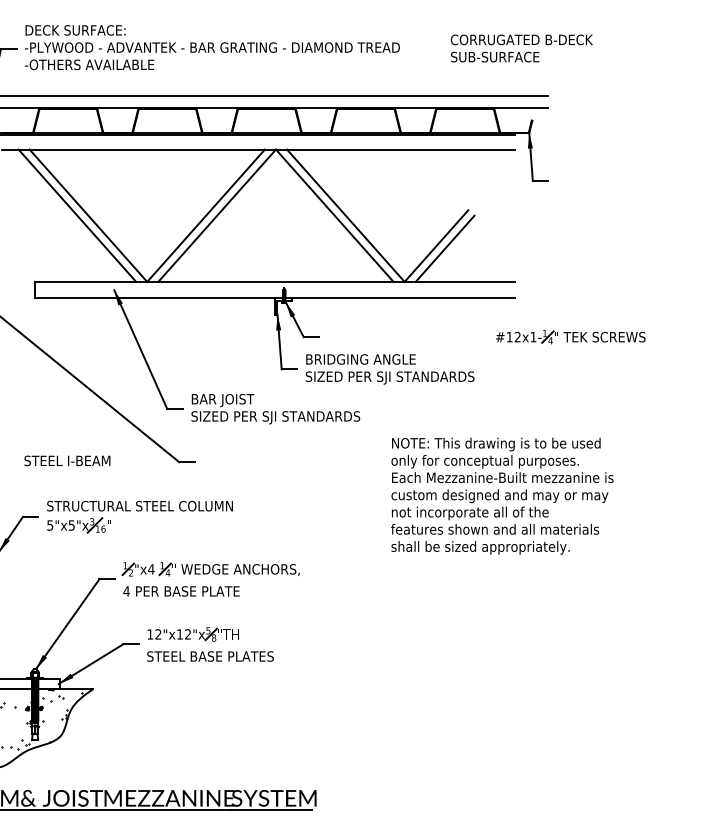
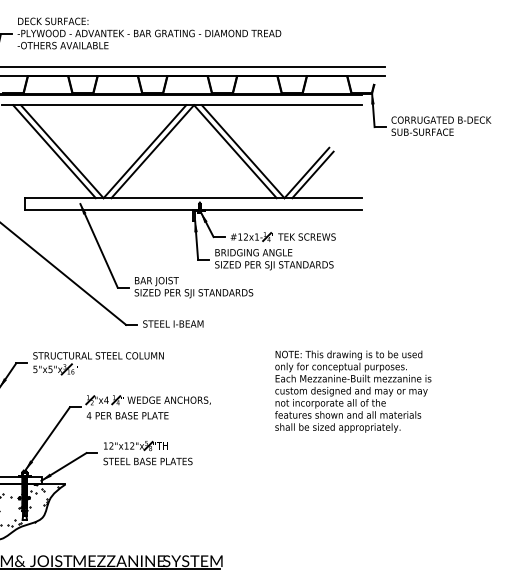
text: (521, 48) -> (441, 126), moved
part: (570, 337) -> (283, 237), moved
text: (67, 460) -> (173, 323), moved
text: (502, 495) -> (353, 391), moved

